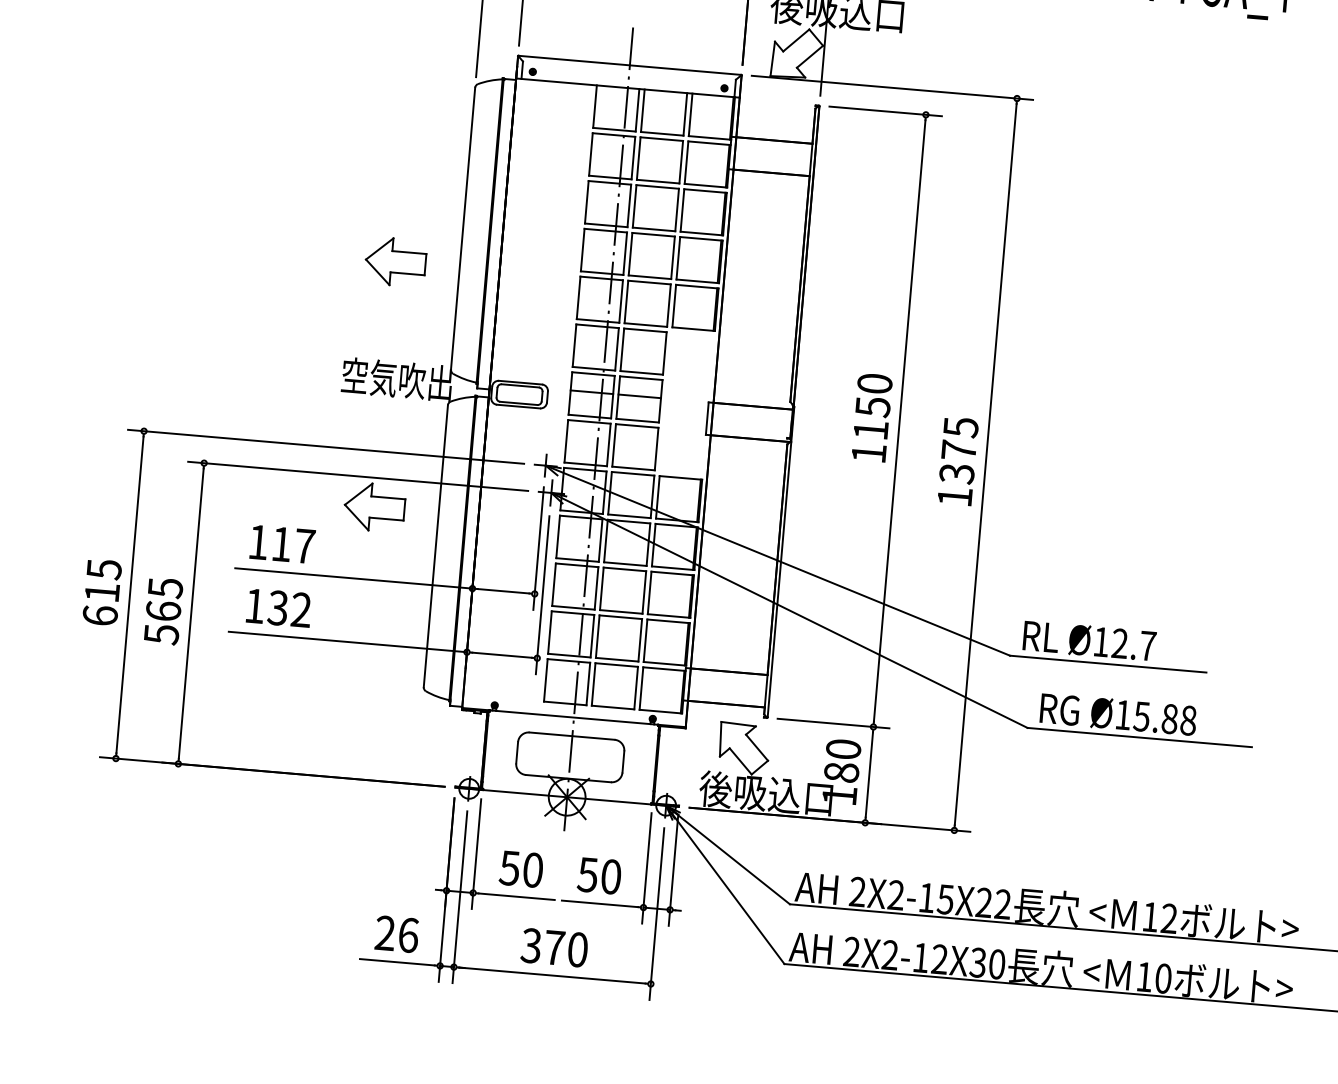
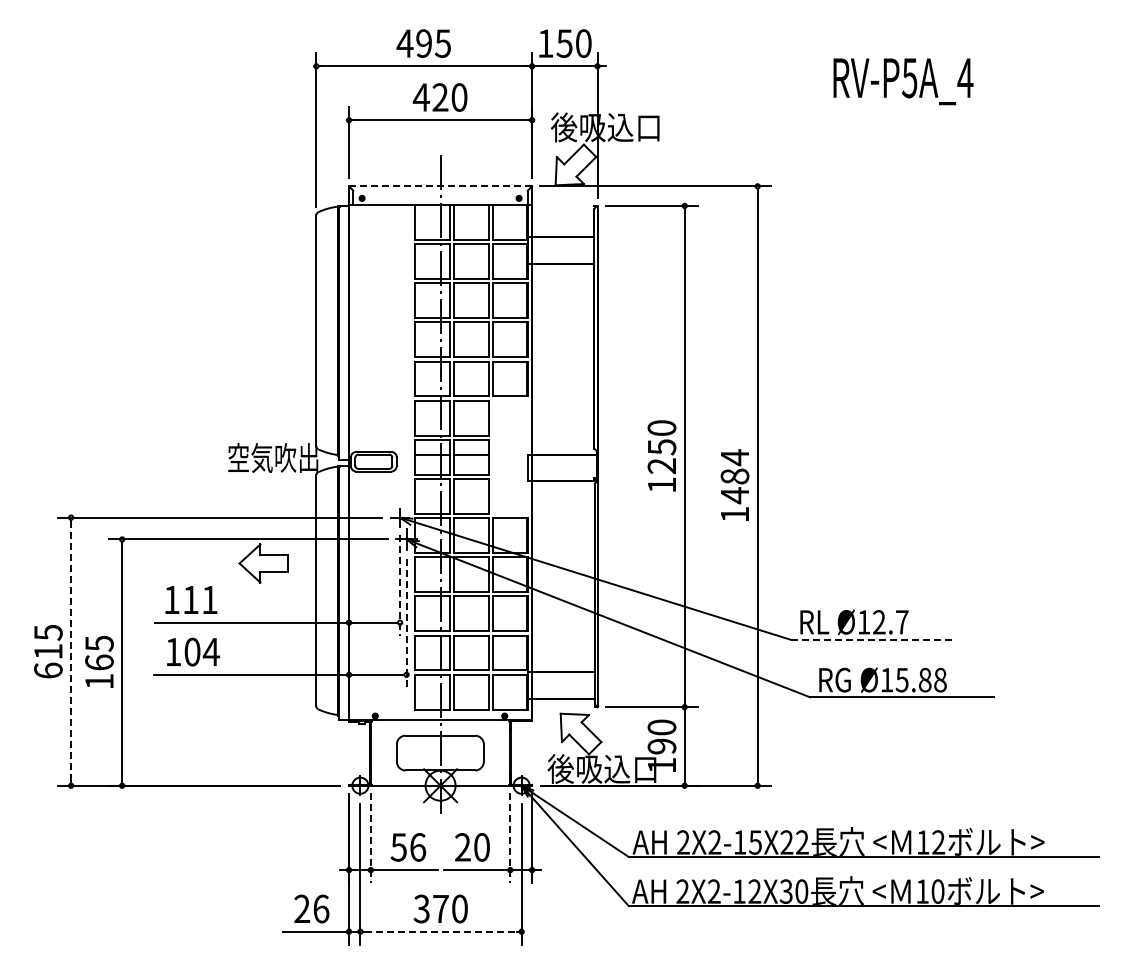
line: (631, 65) -> (441, 186), solid -> dashed
part: (395, 261) -> (263, 362), removed
text: (870, 430) -> (661, 466), 1150 -> 1250
text: (958, 450) -> (734, 476), 1375 -> 1484
text: (304, 545) -> (209, 599), 117 -> 111
line: (539, 549) -> (400, 586), solid -> dashed
line: (130, 594) -> (71, 651), solid -> dashed
line: (542, 595) -> (406, 623), solid -> dashed
text: (289, 608) -> (201, 651), 132 -> 104
text: (161, 634) -> (99, 681), 565 -> 165
line: (1108, 663) -> (871, 639), solid -> dashed
text: (841, 772) -> (661, 746), 180 -> 190
line: (476, 854) -> (370, 838), solid -> dashed
line: (647, 869) -> (510, 838), solid -> dashed
text: (533, 870) -> (418, 847), 50 -> 56
text: (587, 874) -> (462, 847), 50 -> 20
line: (553, 975) -> (441, 931), solid -> dashed

